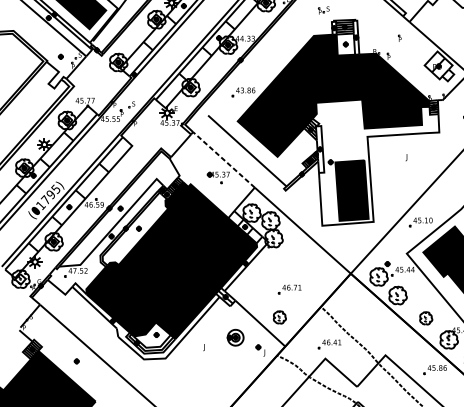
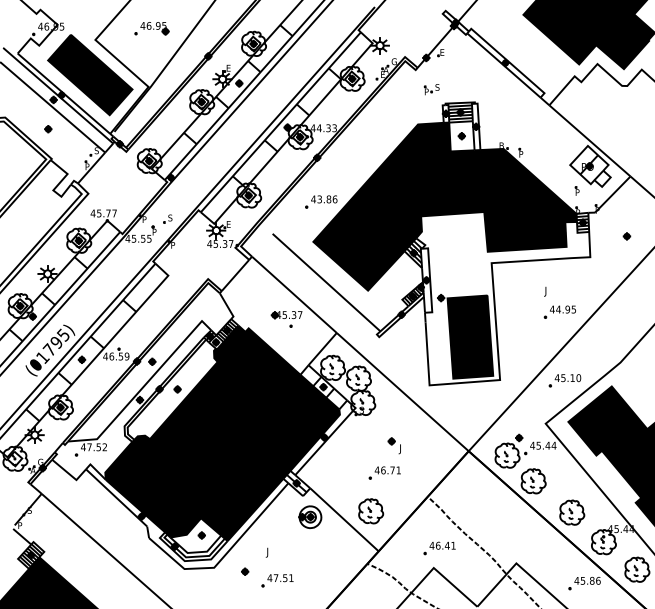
part: (399, 38) -> (576, 190), moved
part: (61, 57) -> (48, 129), moved
line: (224, 159) -> (294, 294), dashed -> solid
part: (416, 172) -> (559, 311), added
part: (280, 317) -> (371, 511), size x1.43
part: (426, 318) -> (572, 512), size x1.43
part: (235, 337) -> (310, 516), moved
part: (259, 350) -> (393, 445), moved
part: (77, 361) -> (245, 571), moved
part: (211, 367) -> (277, 580), added

